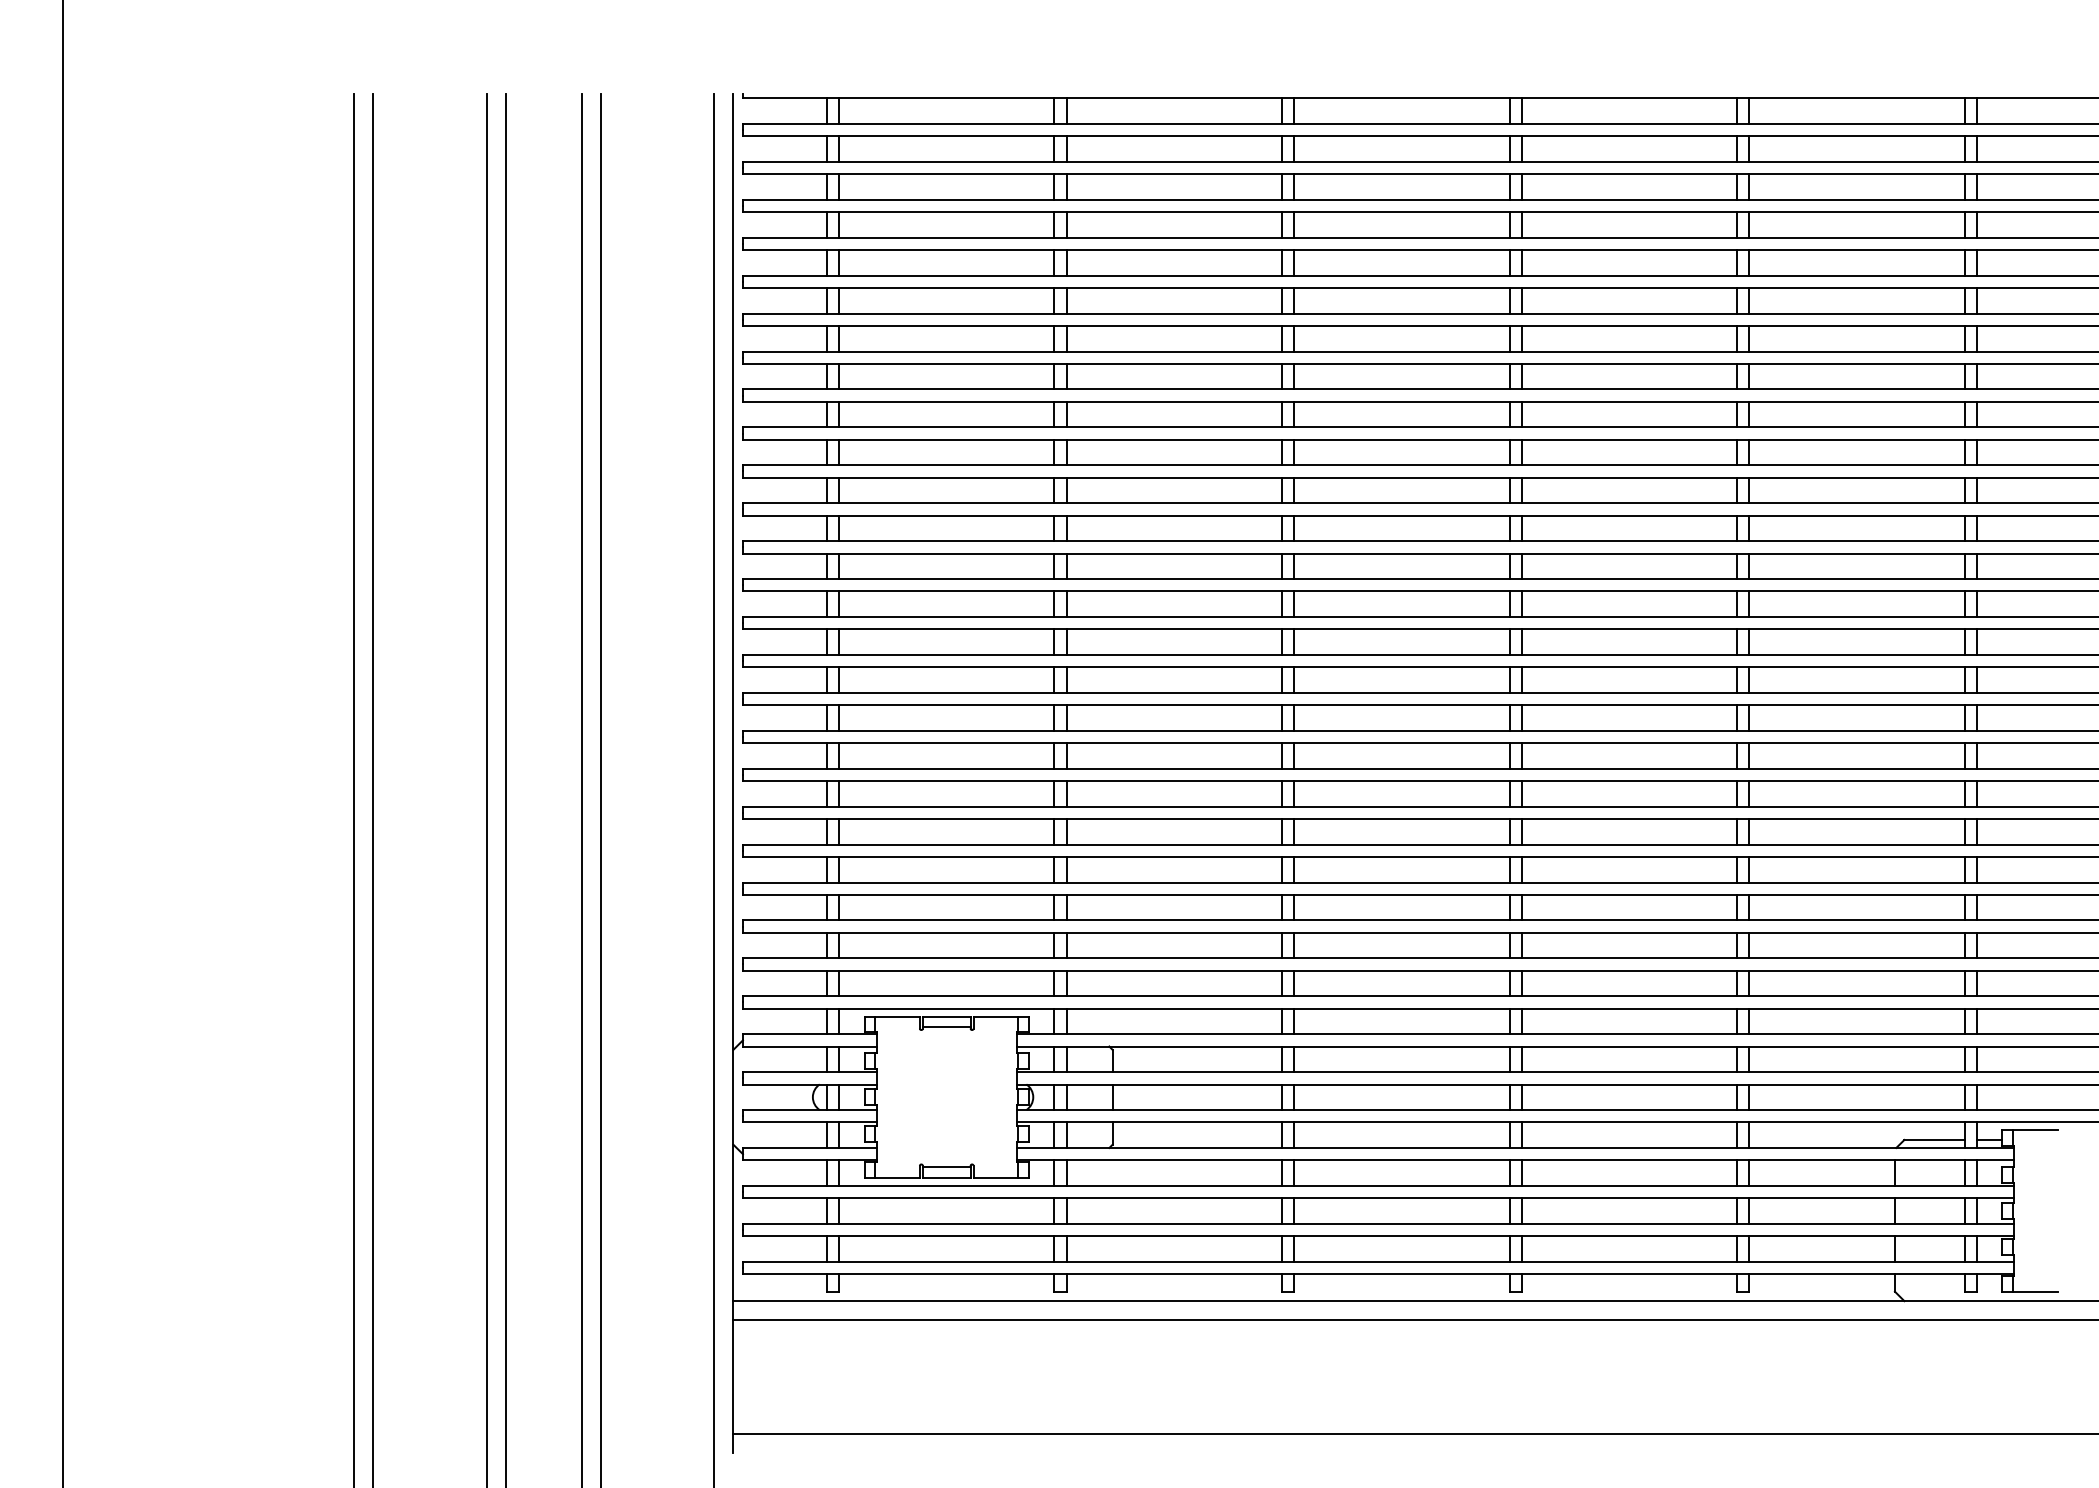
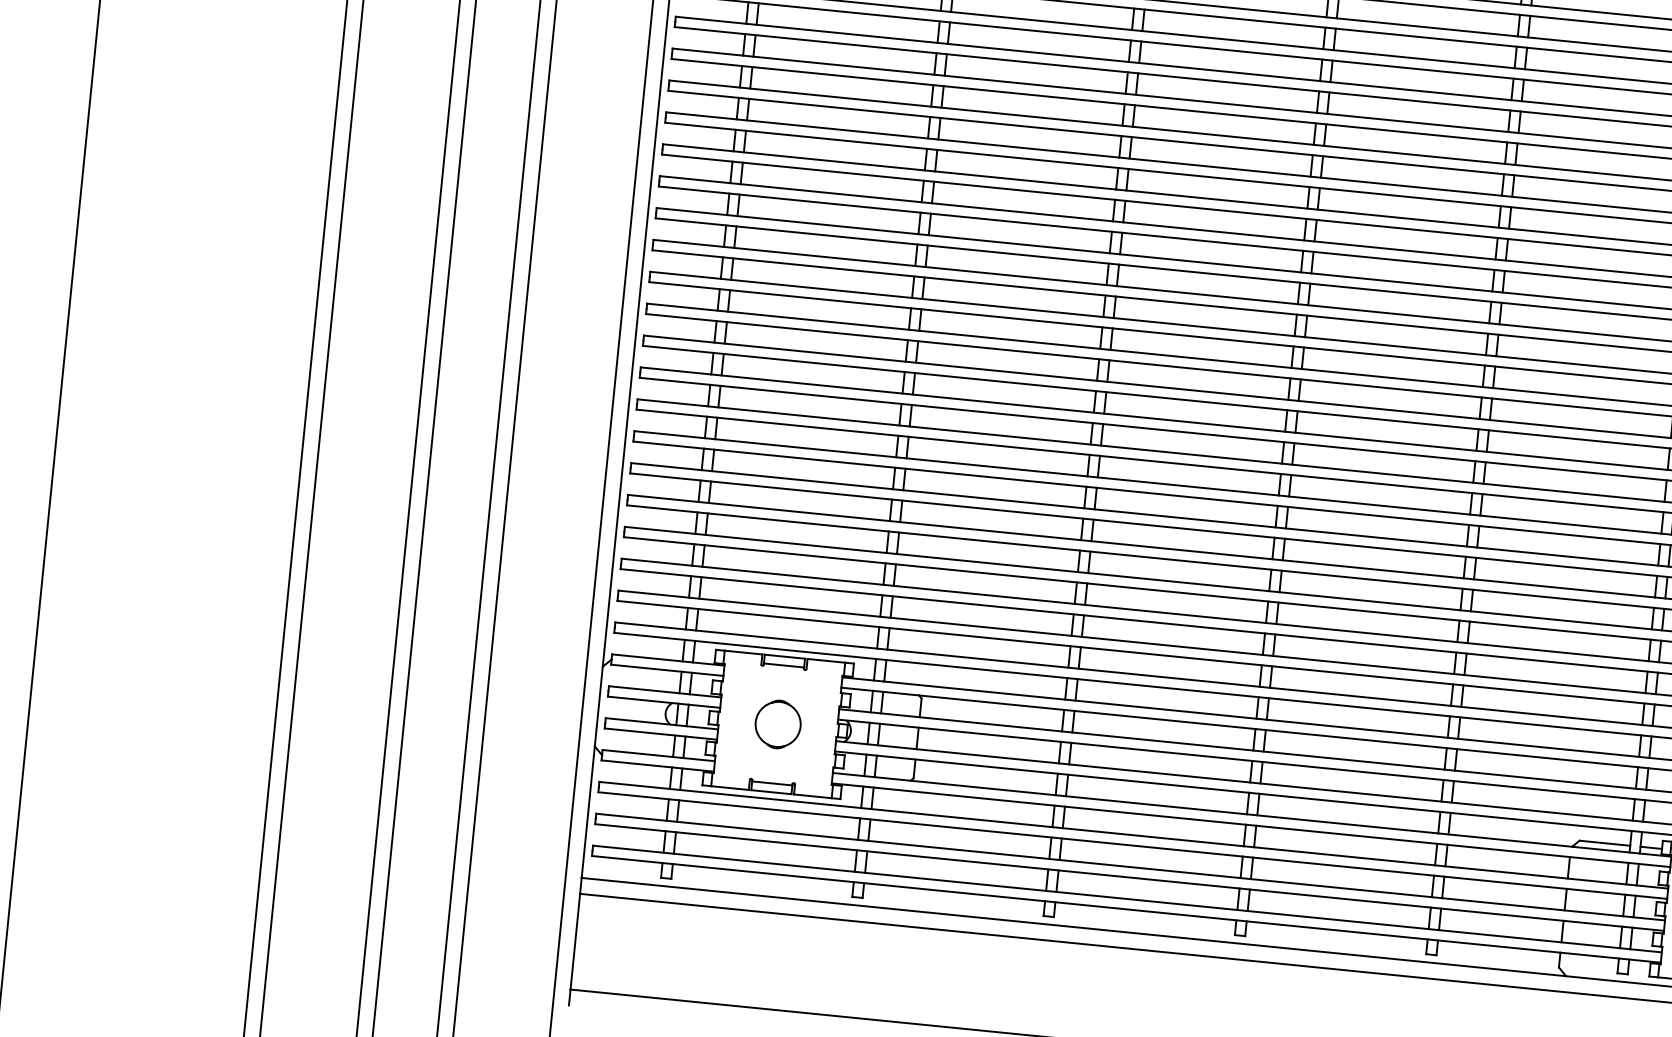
part: (946, 1097) -> (777, 724), added

